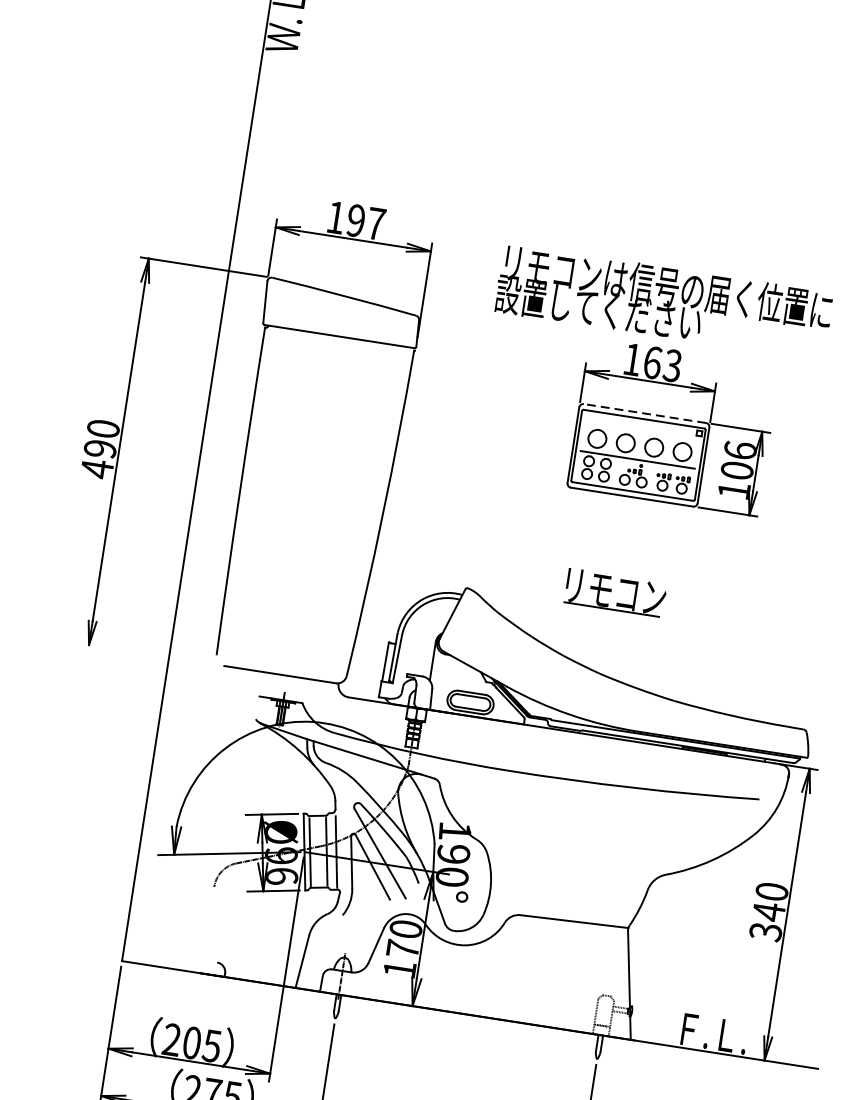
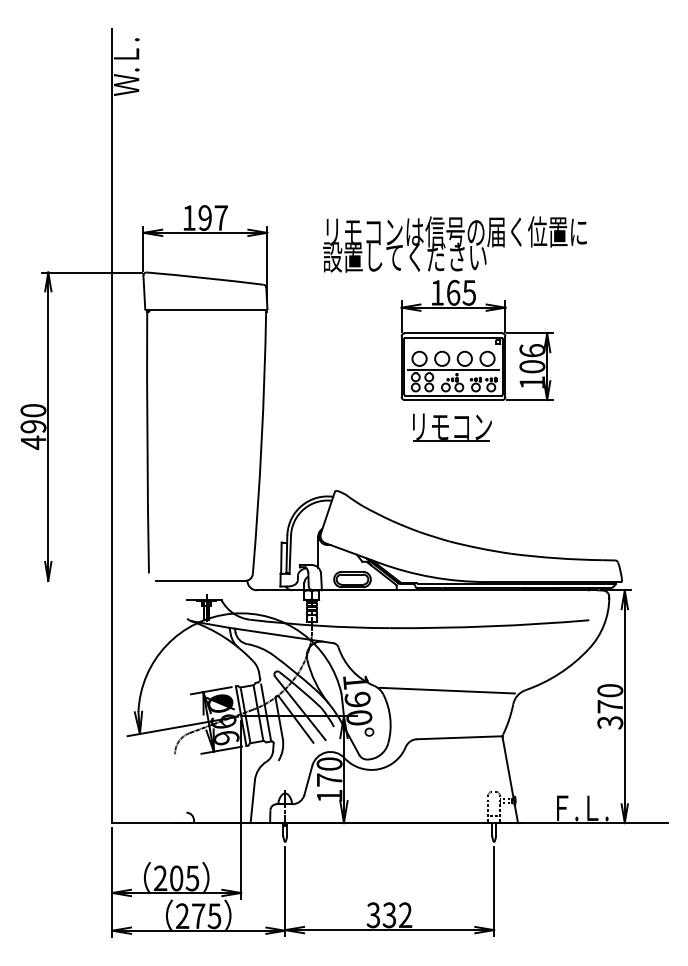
text: (672, 365) -> (469, 292), 163 -> 165
line: (644, 413) -> (453, 333), dashed -> solid
part: (615, 592) -> (452, 427), moved
line: (566, 859) -> (446, 690), added
text: (768, 911) -> (609, 706), 340 -> 370

